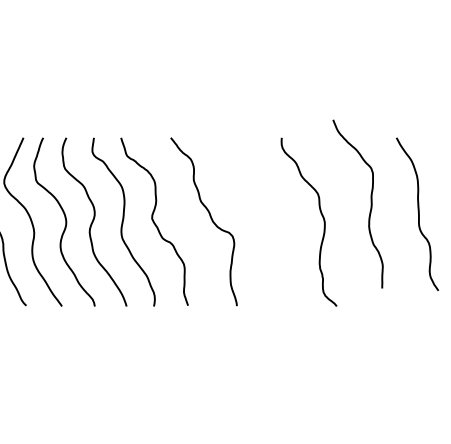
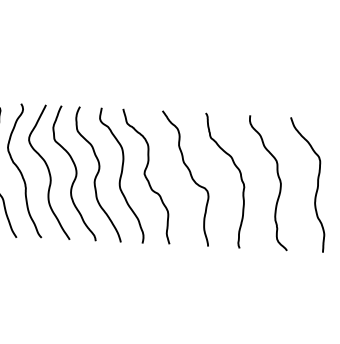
curve: (370, 203) -> (317, 185), moved
curve: (273, 217) -> (240, 177), added

